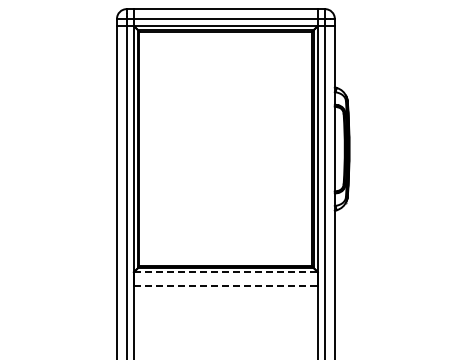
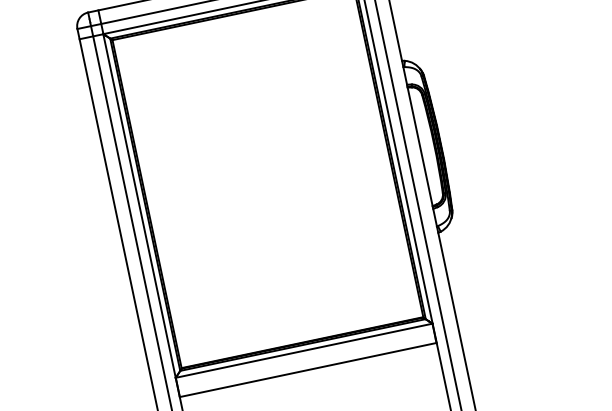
line: (225, 272) -> (303, 351), dashed -> solid
line: (225, 285) -> (307, 369), dashed -> solid

